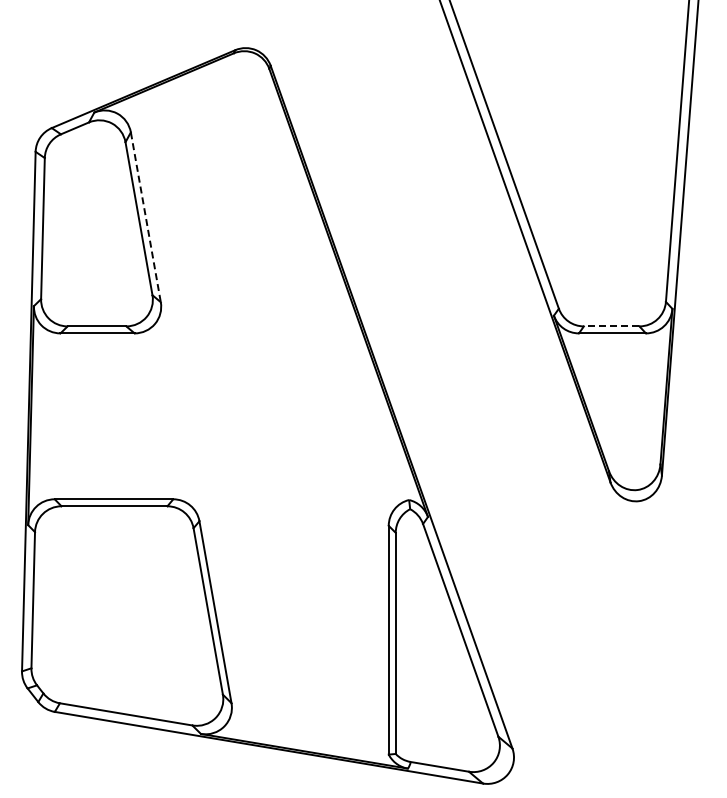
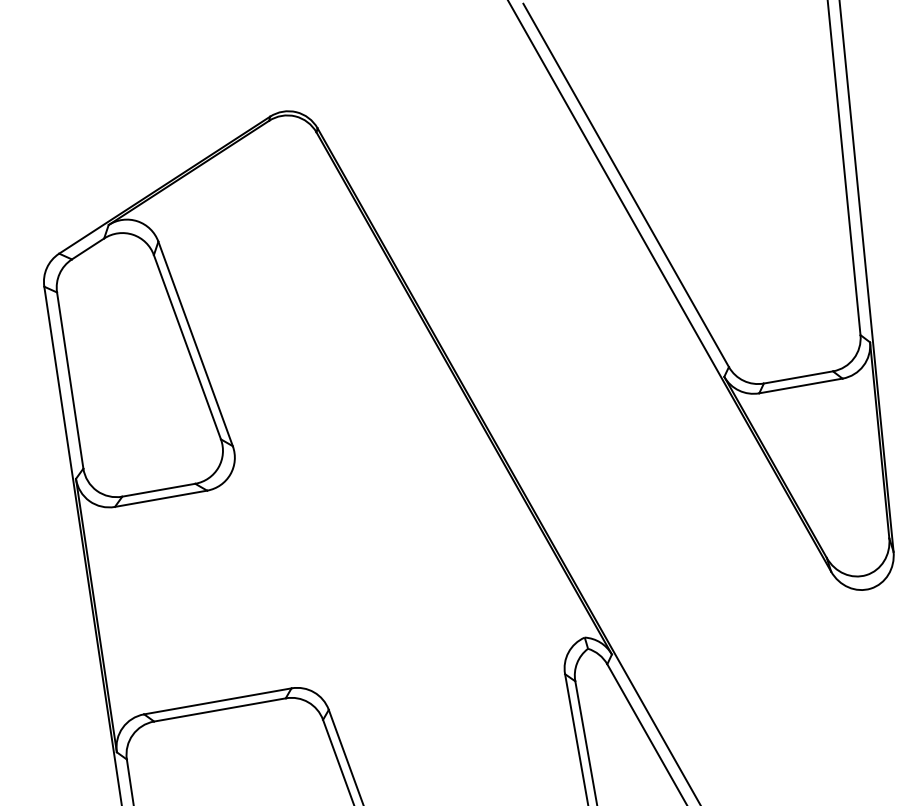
line: (145, 217) -> (195, 344), dashed -> solid
line: (611, 326) -> (798, 377), dashed -> solid

